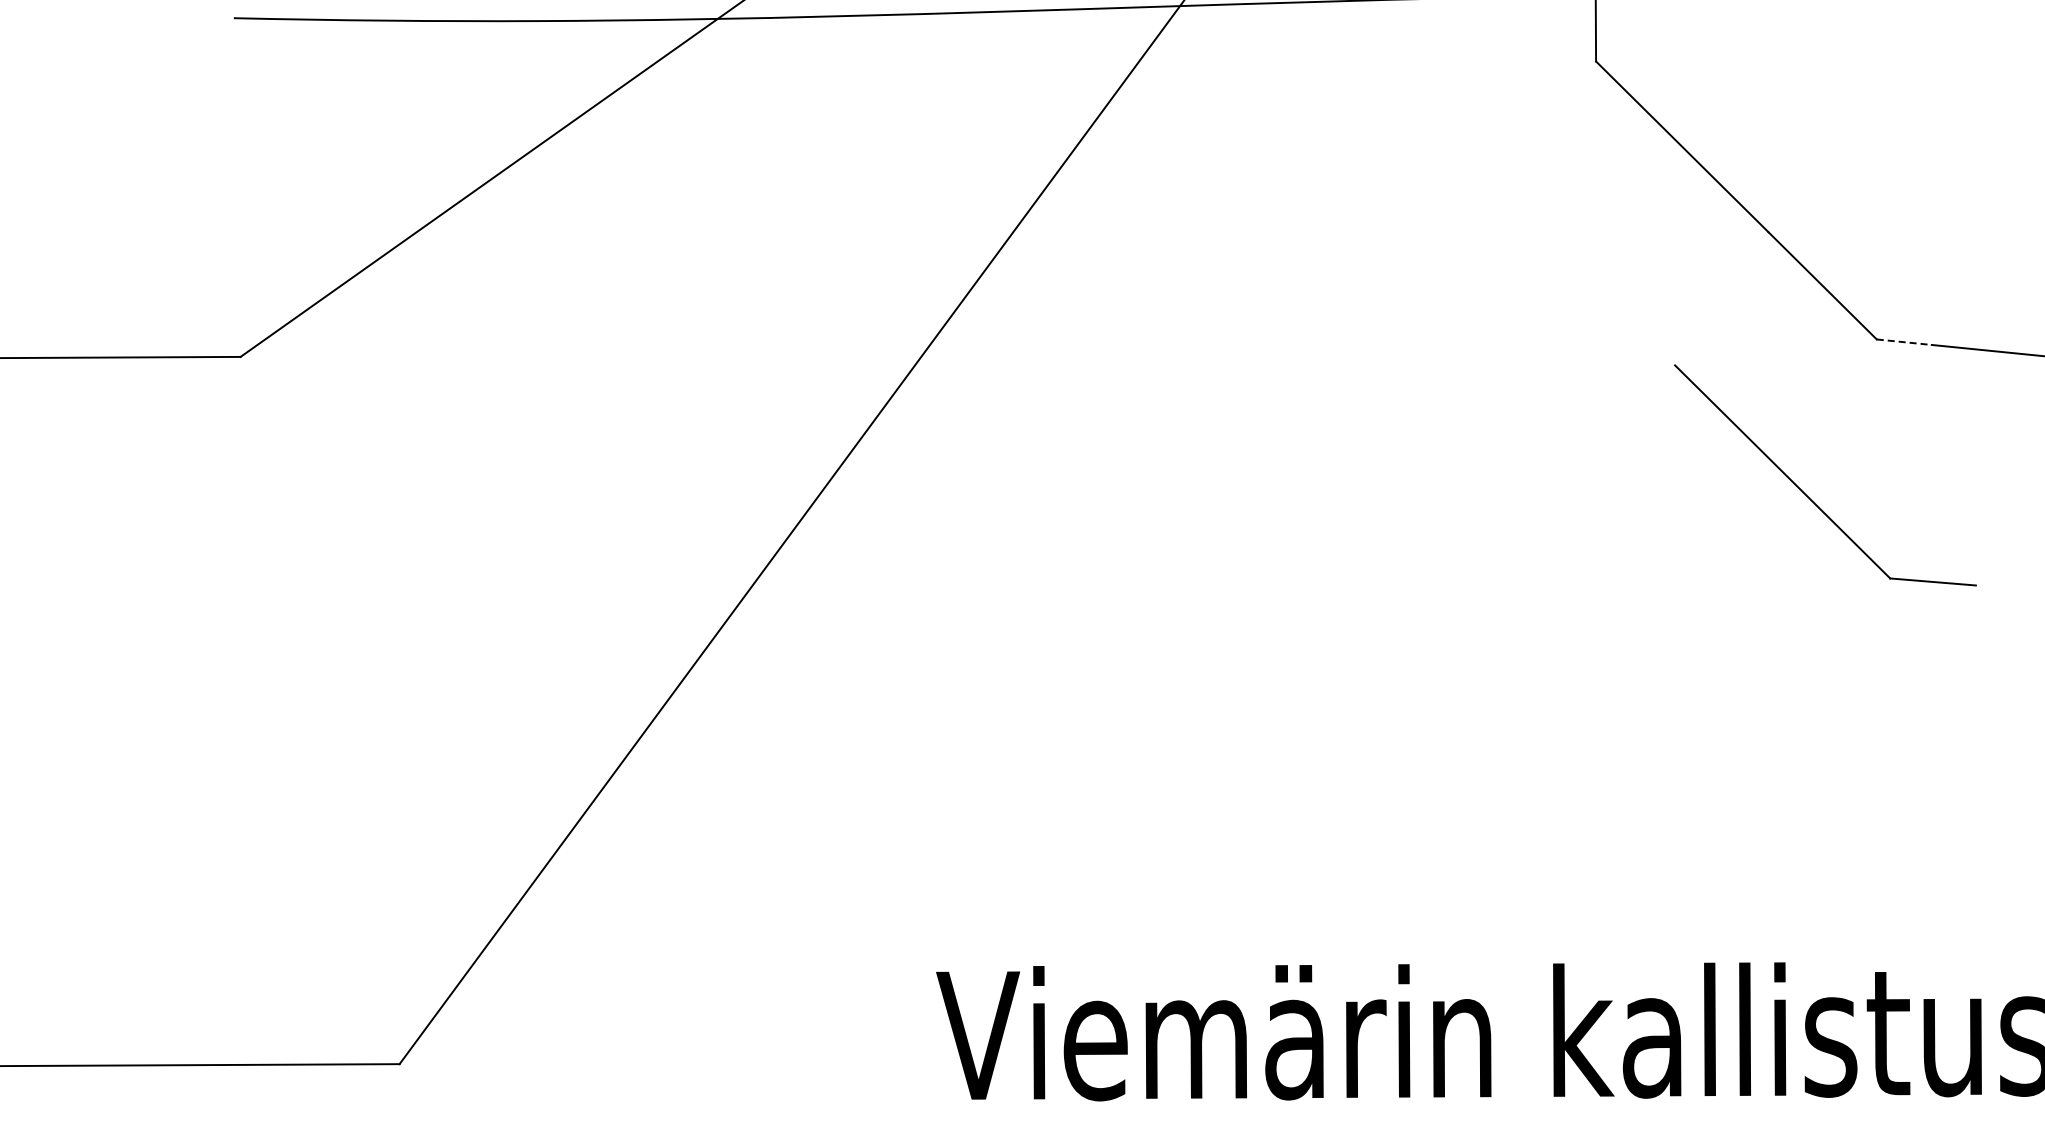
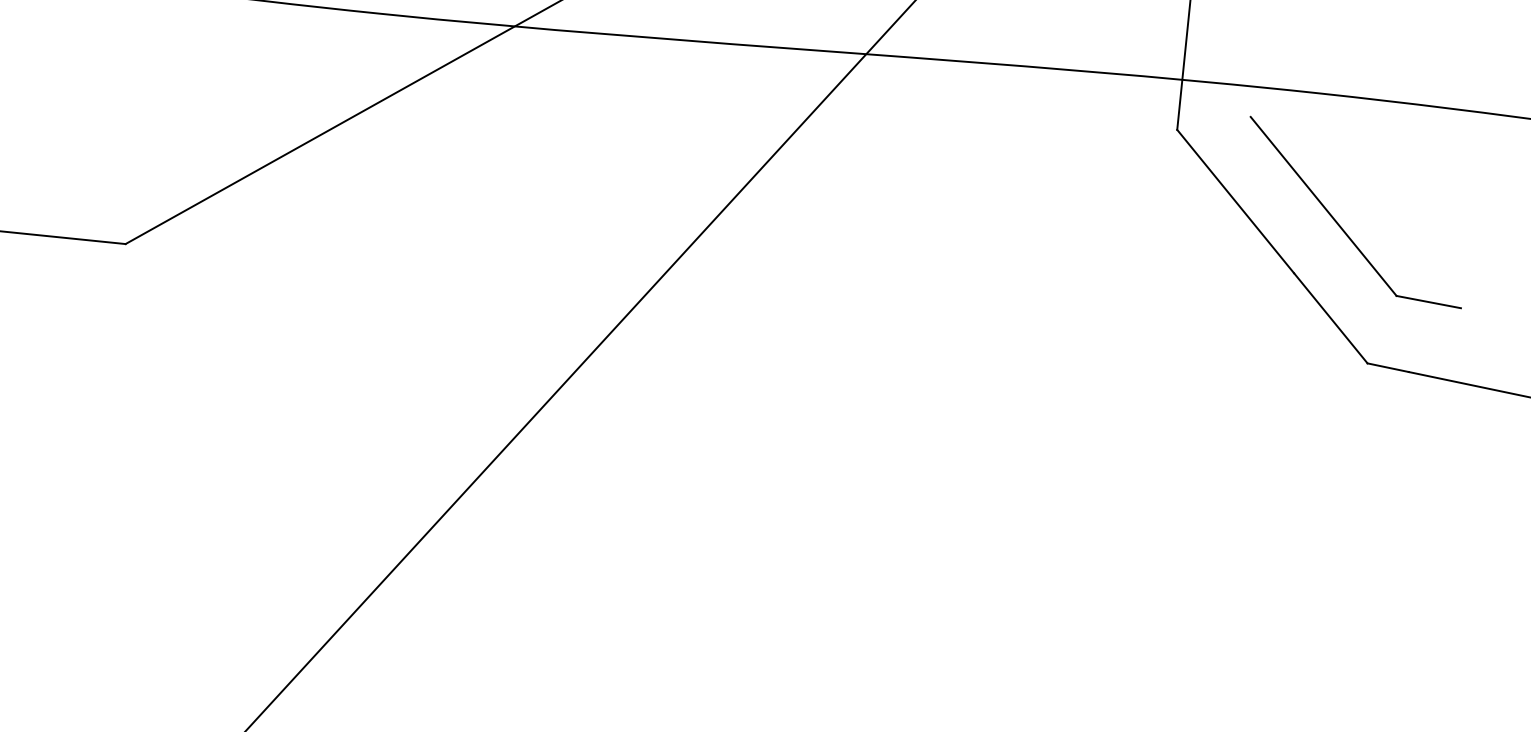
line: (1904, 342) -> (1388, 367), dashed -> solid
part: (1806, 494) -> (1339, 225), moved

